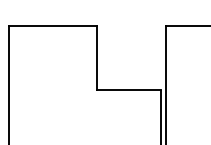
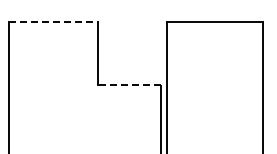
line: (52, 25) -> (53, 21), solid -> dashed
line: (128, 89) -> (129, 85), solid -> dashed

